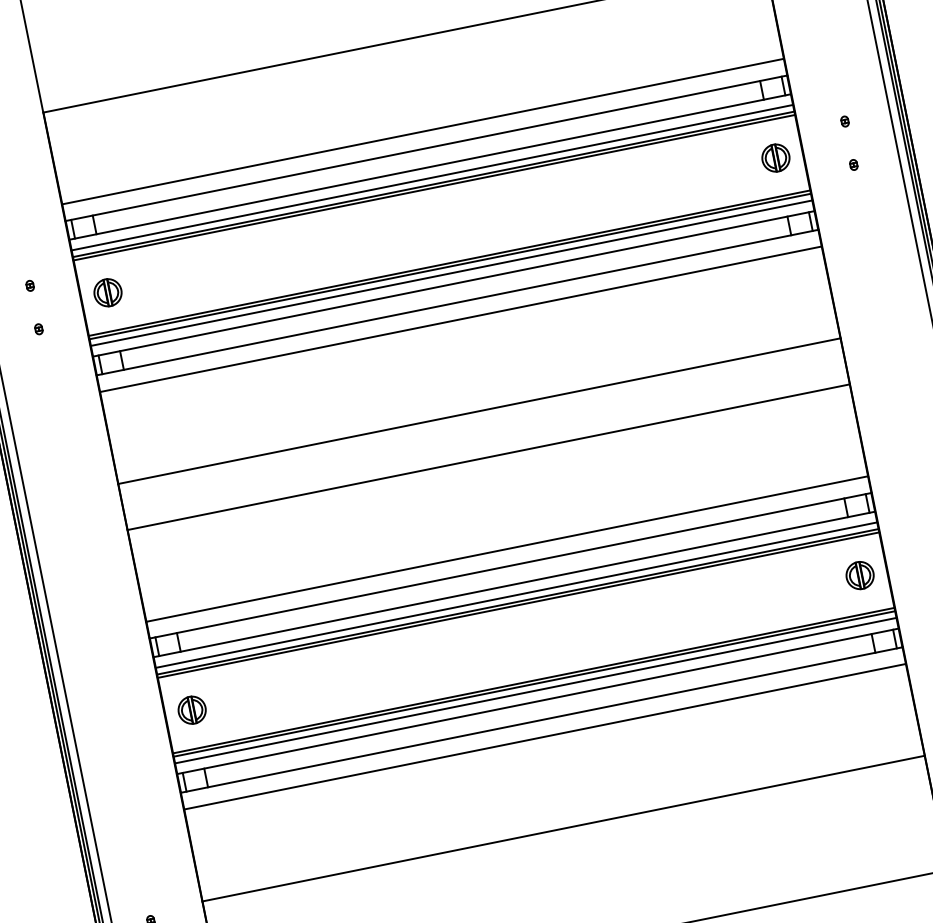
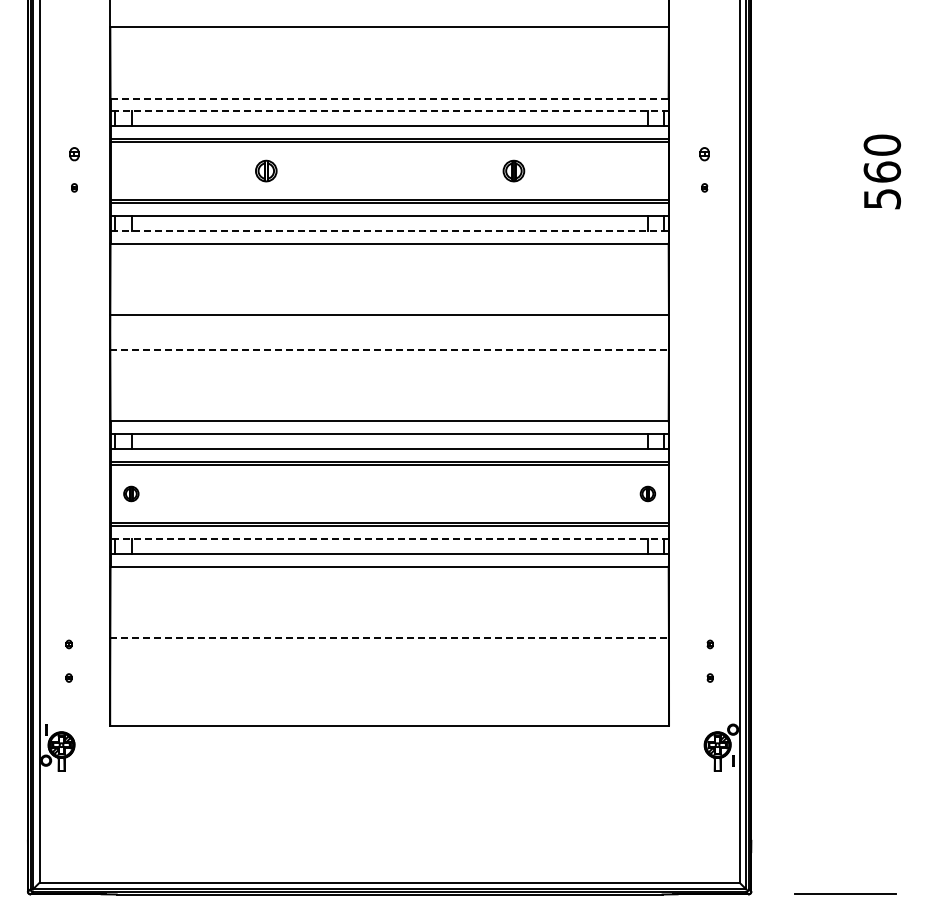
part: (844, 121) -> (704, 154), size x1.6
line: (424, 131) -> (390, 98), solid -> dashed
line: (426, 148) -> (389, 111), solid -> dashed
part: (775, 157) -> (513, 170), moved
line: (432, 178) -> (389, 134), removed
line: (451, 273) -> (389, 208), removed
part: (30, 286) -> (74, 154), size x1.6
part: (108, 291) -> (266, 170), moved
line: (458, 302) -> (390, 230), solid -> dashed
line: (489, 457) -> (390, 350), solid -> dashed
part: (859, 575) -> (647, 493), size x0.7
line: (516, 595) -> (389, 457), removed
line: (535, 690) -> (389, 530), removed
line: (537, 701) -> (389, 539), solid -> dashed
part: (192, 709) -> (131, 493), size x0.7
line: (564, 828) -> (390, 637), solid -> dashed

